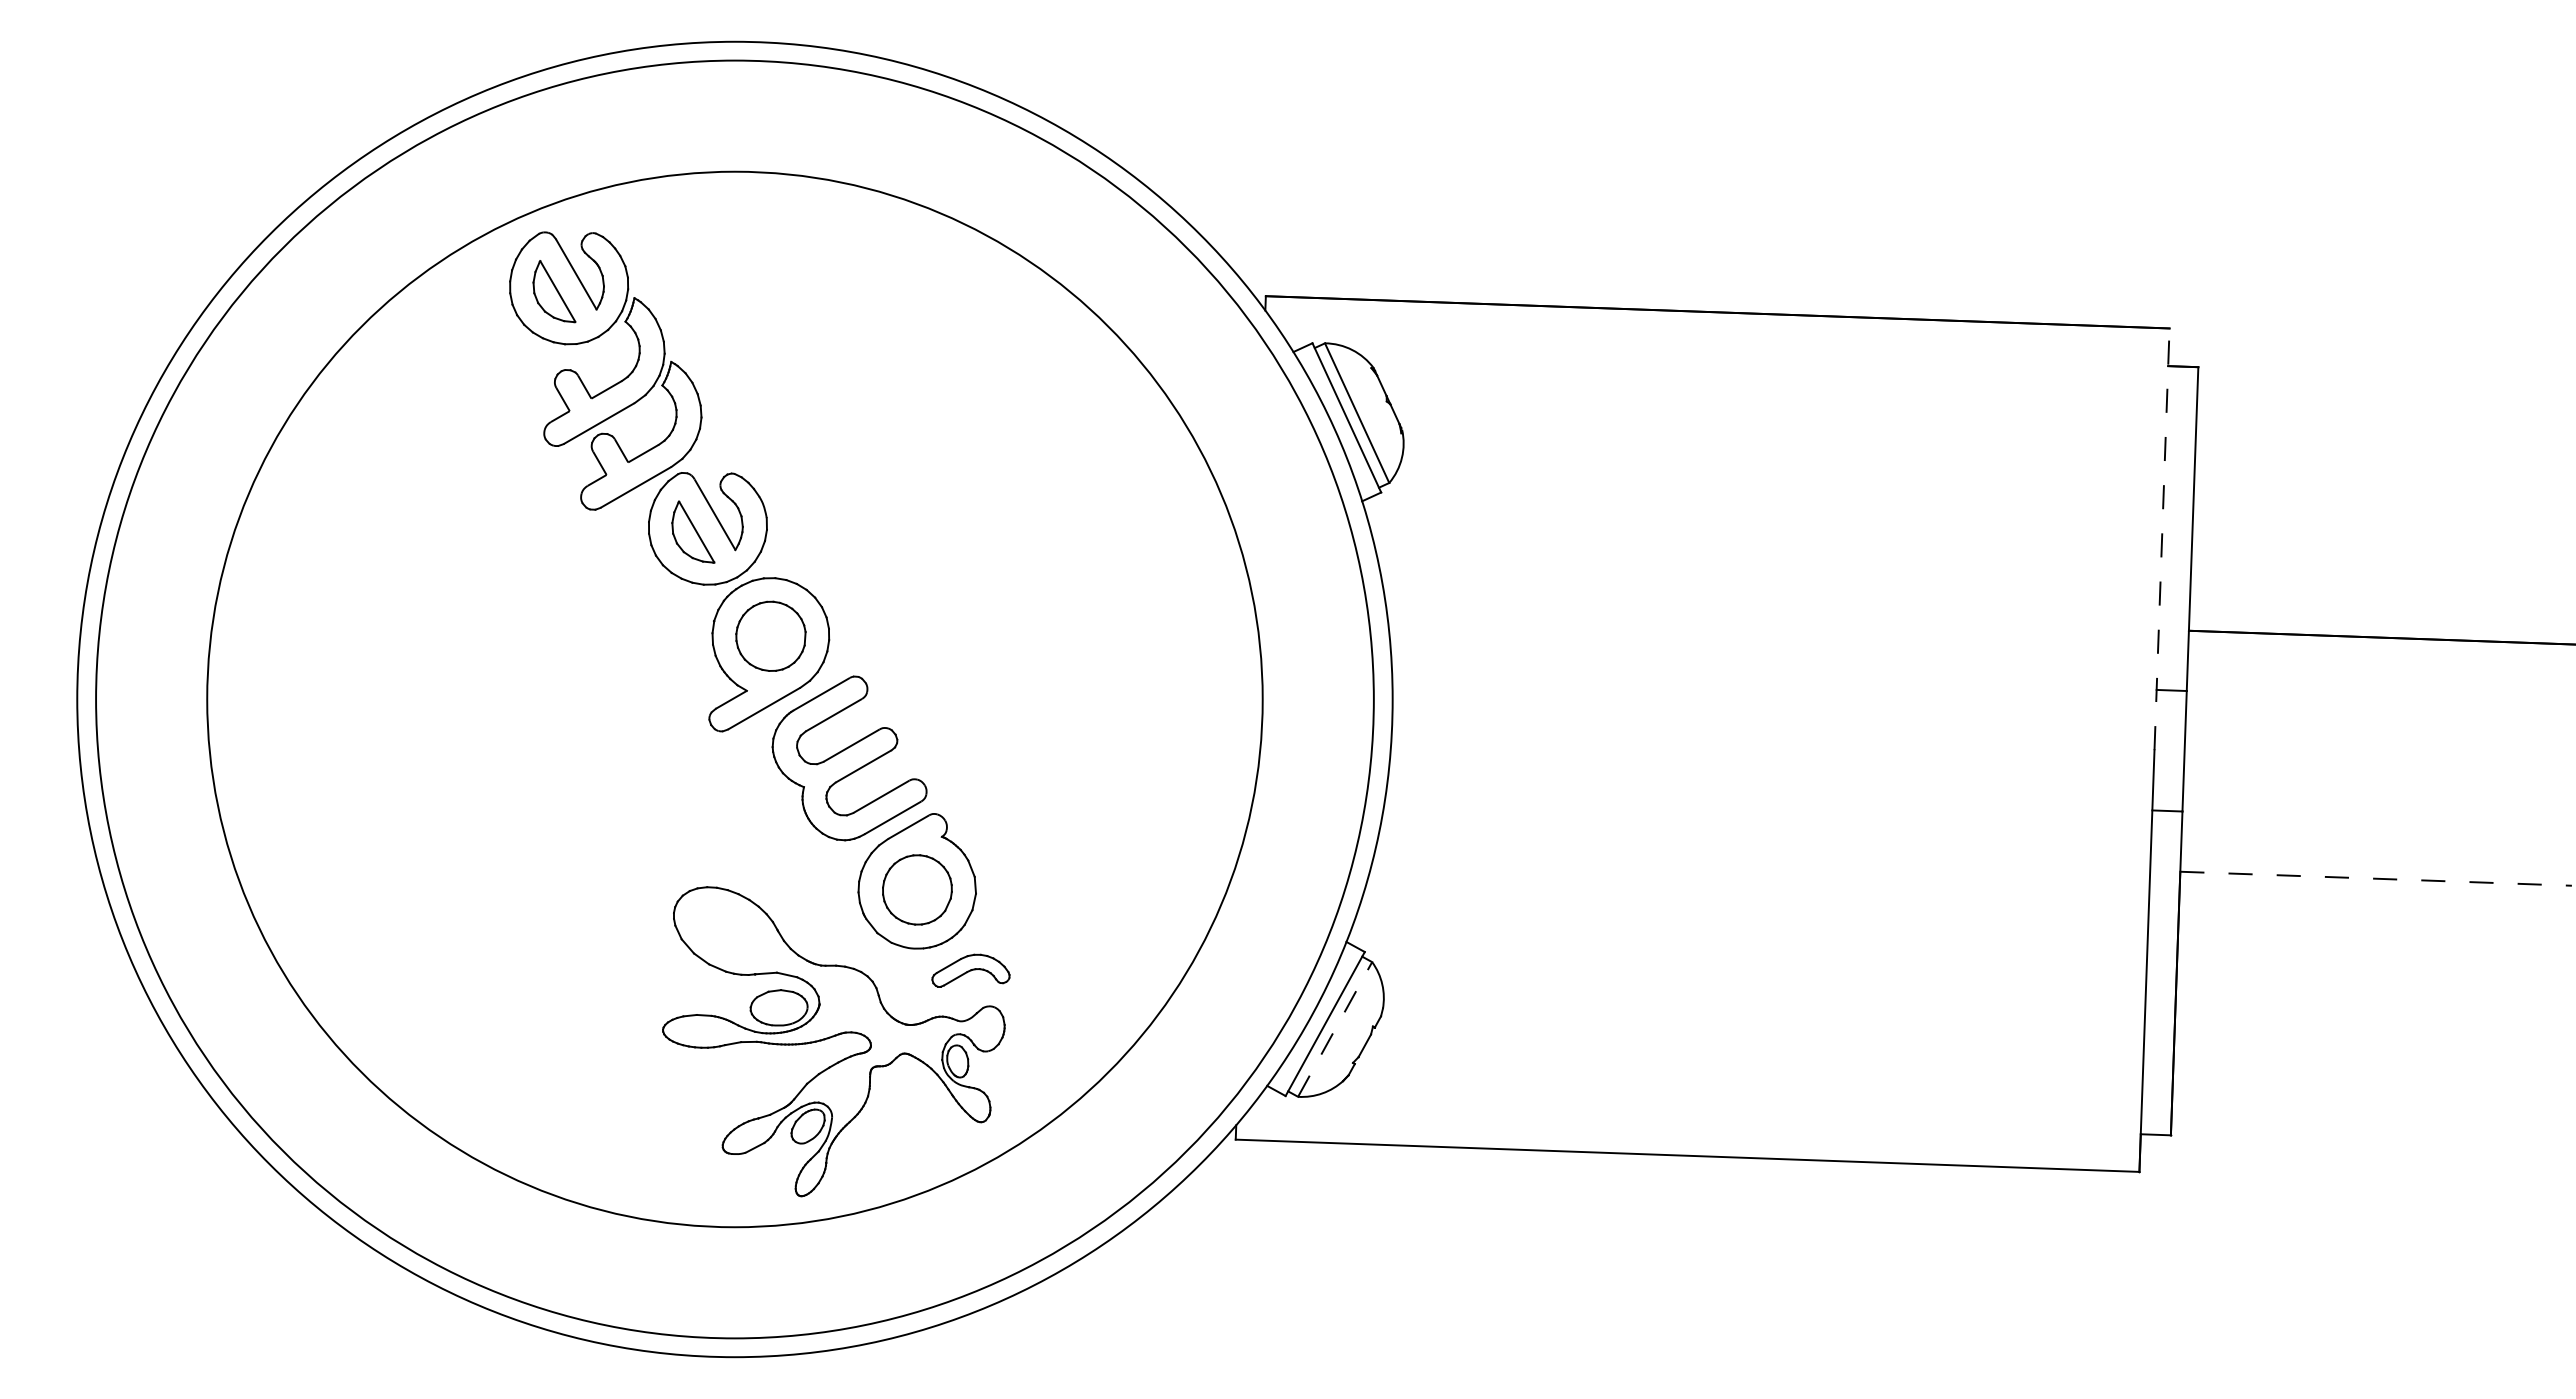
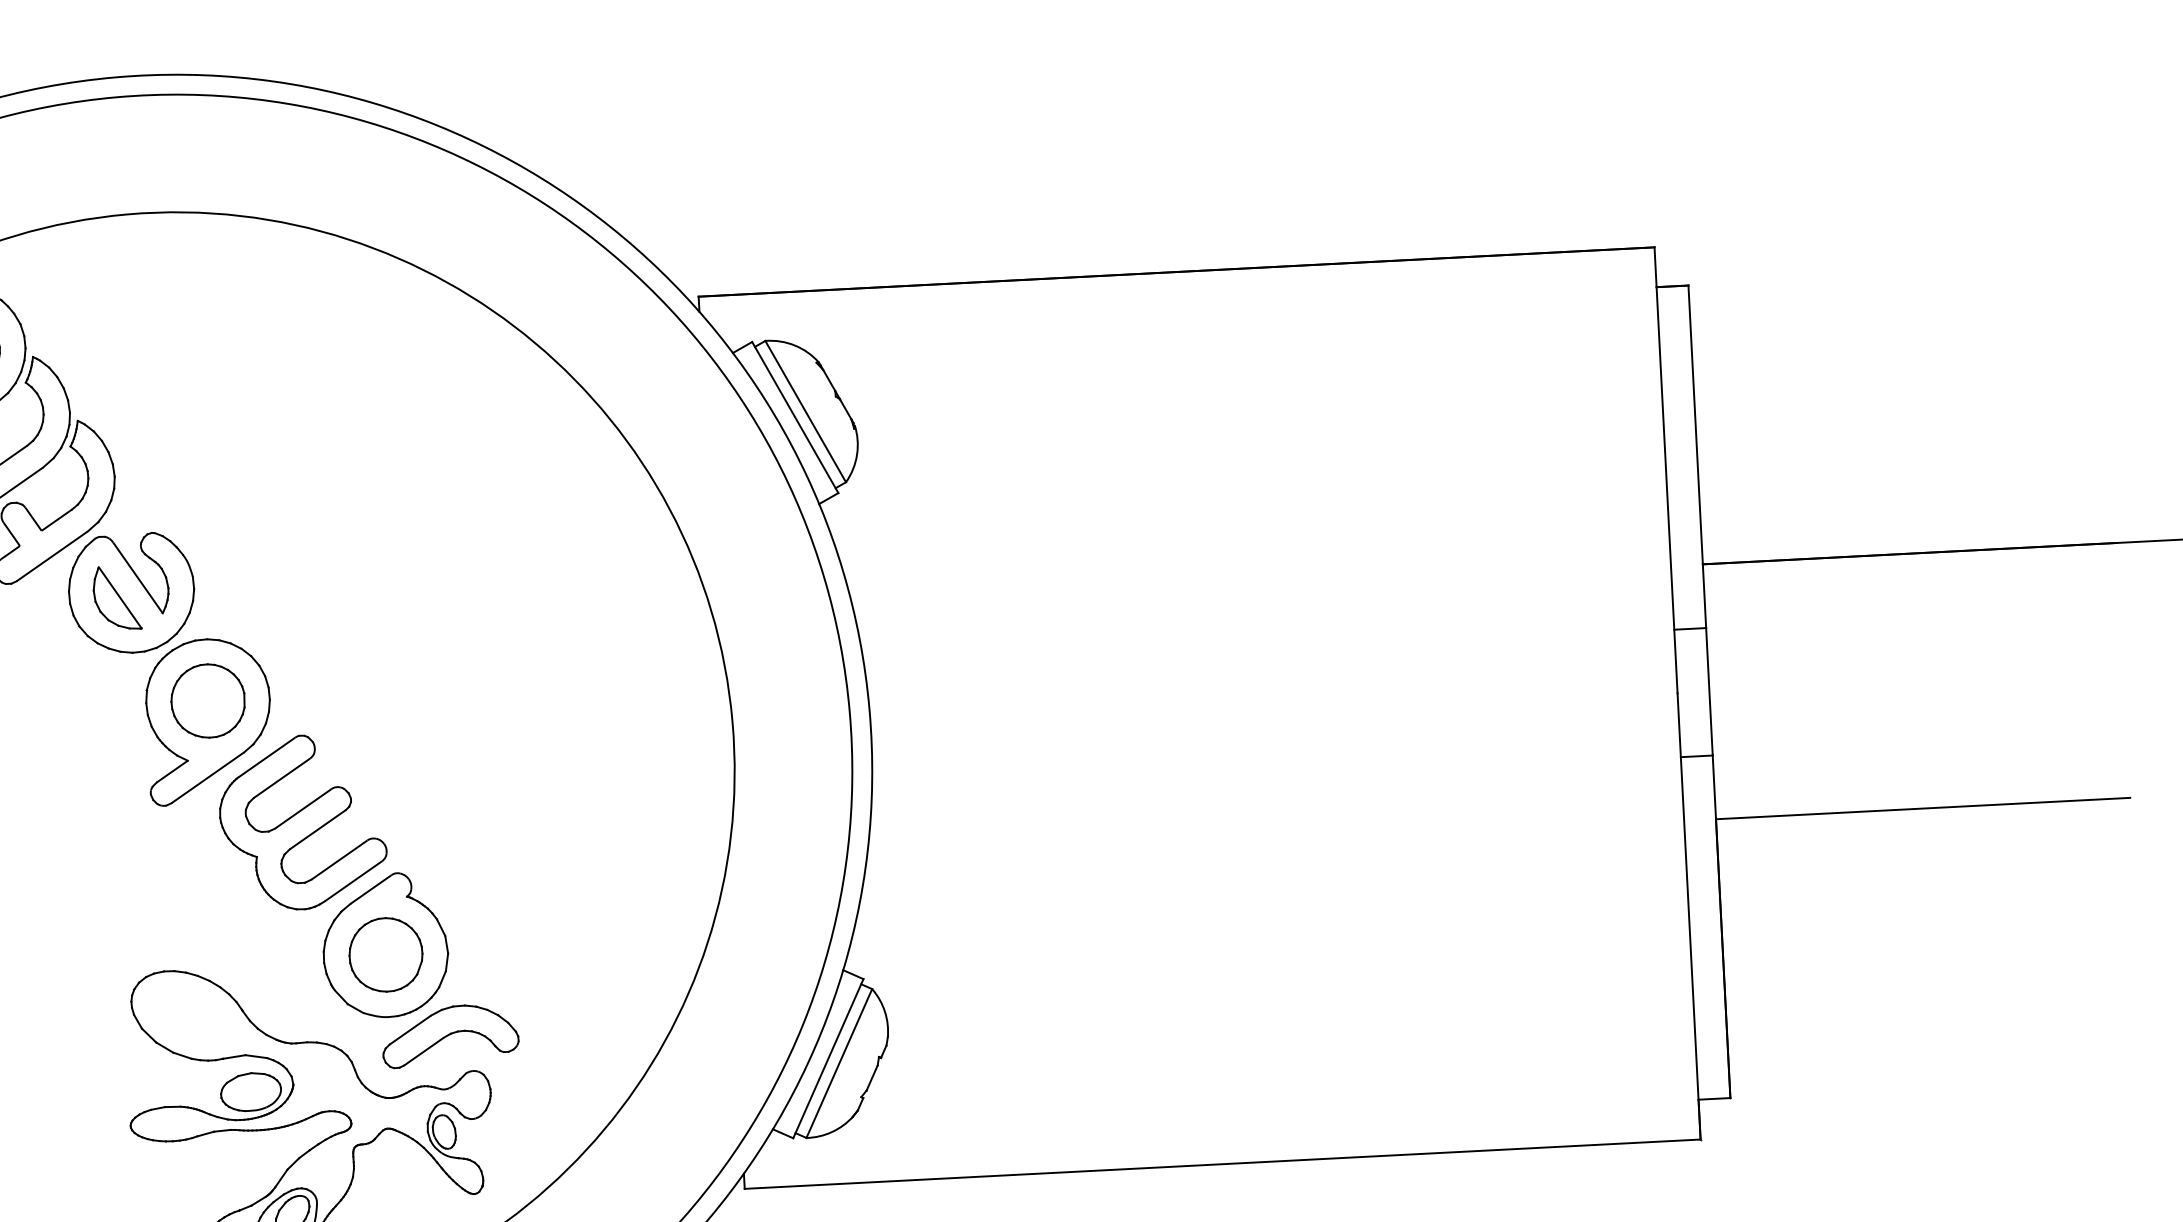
line: (2162, 539) -> (1666, 470), dashed -> solid
line: (2376, 878) -> (1923, 808), dashed -> solid
part: (970, 970) -> (449, 1034), size x1.67
line: (1335, 1029) -> (839, 1063), dashed -> solid

